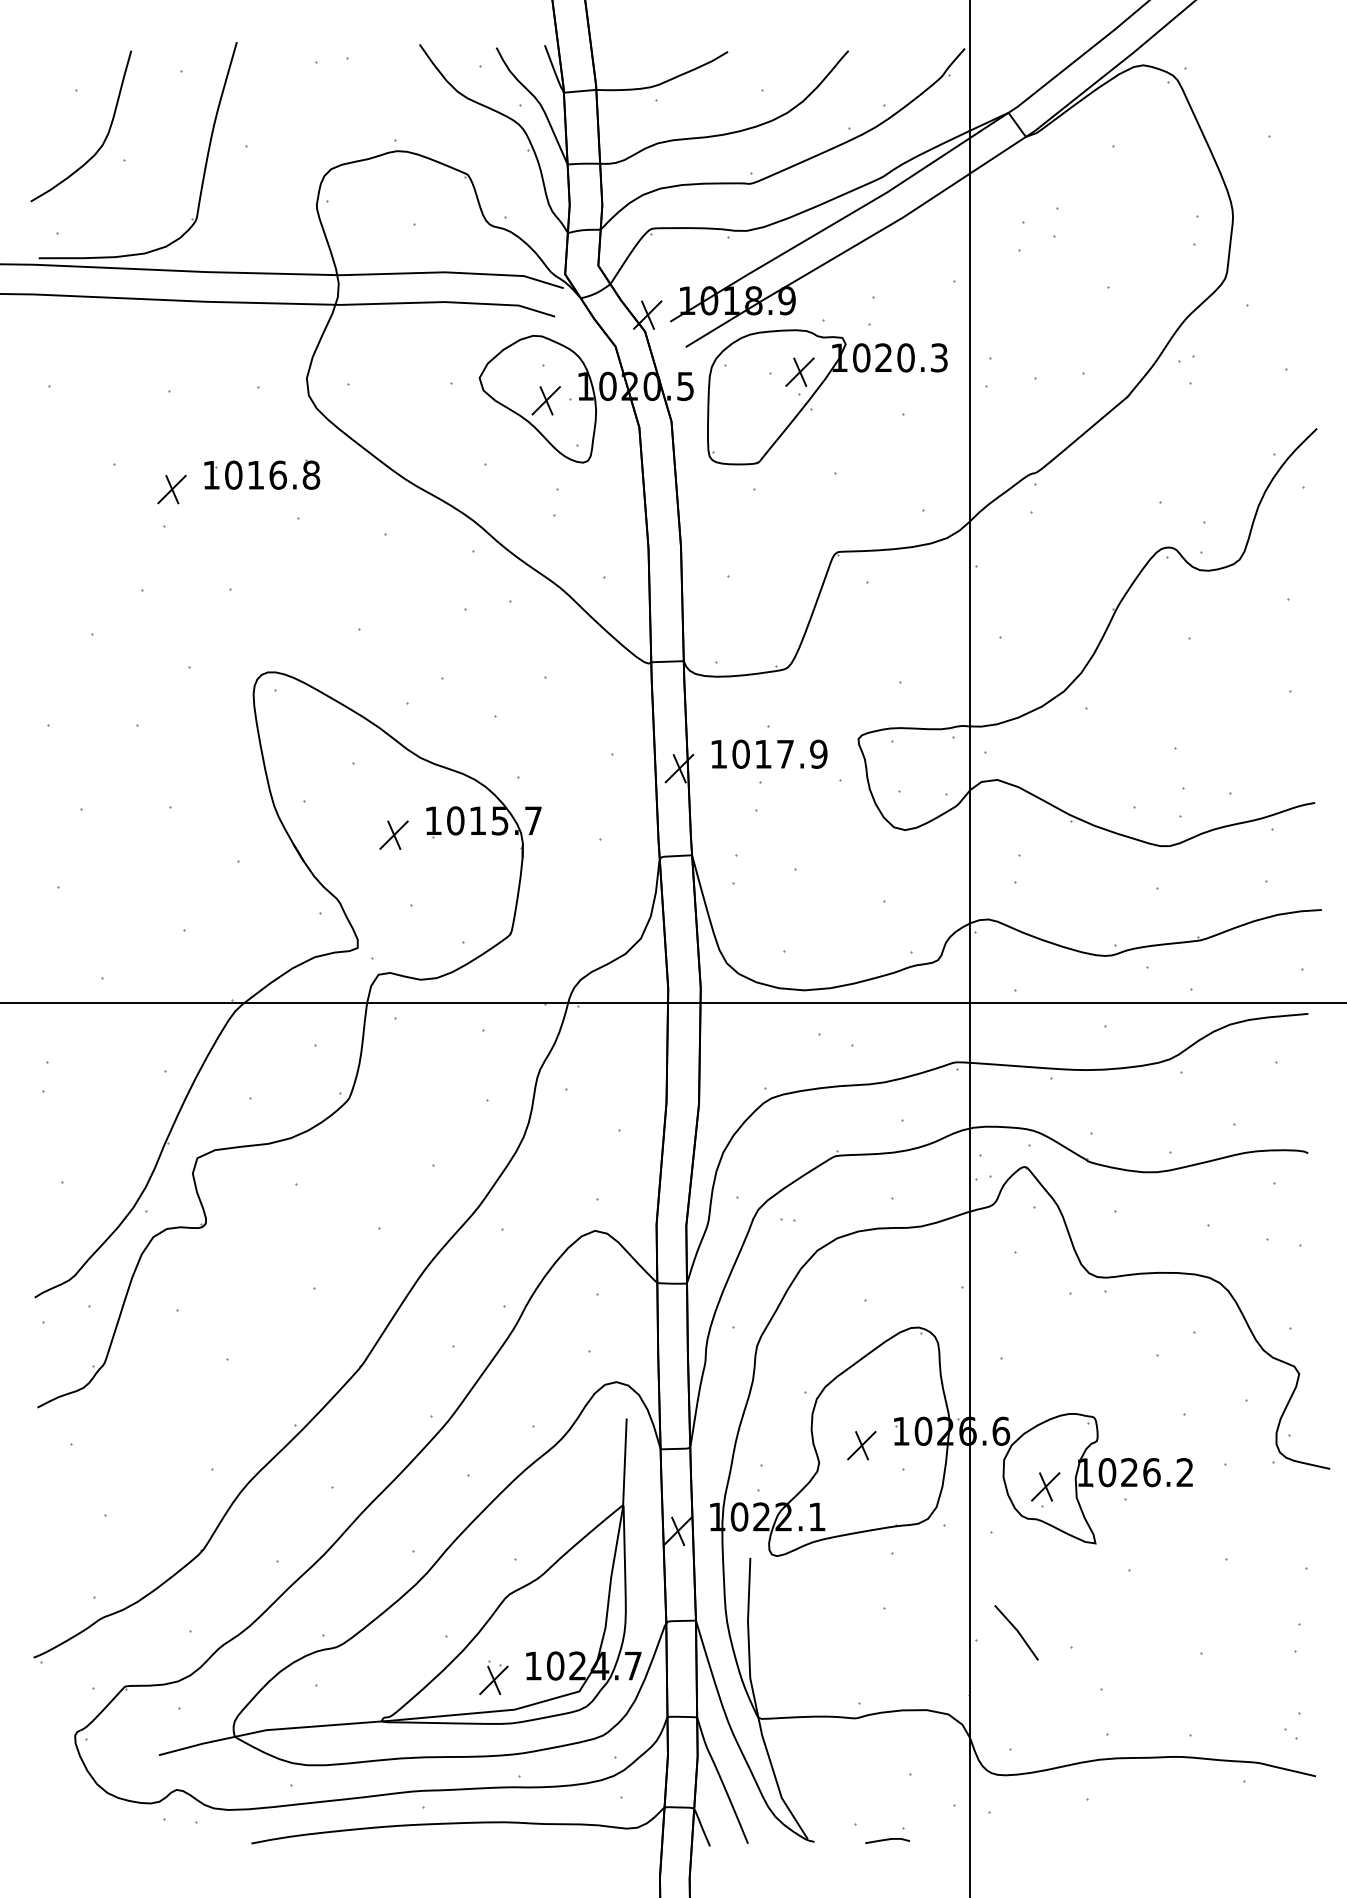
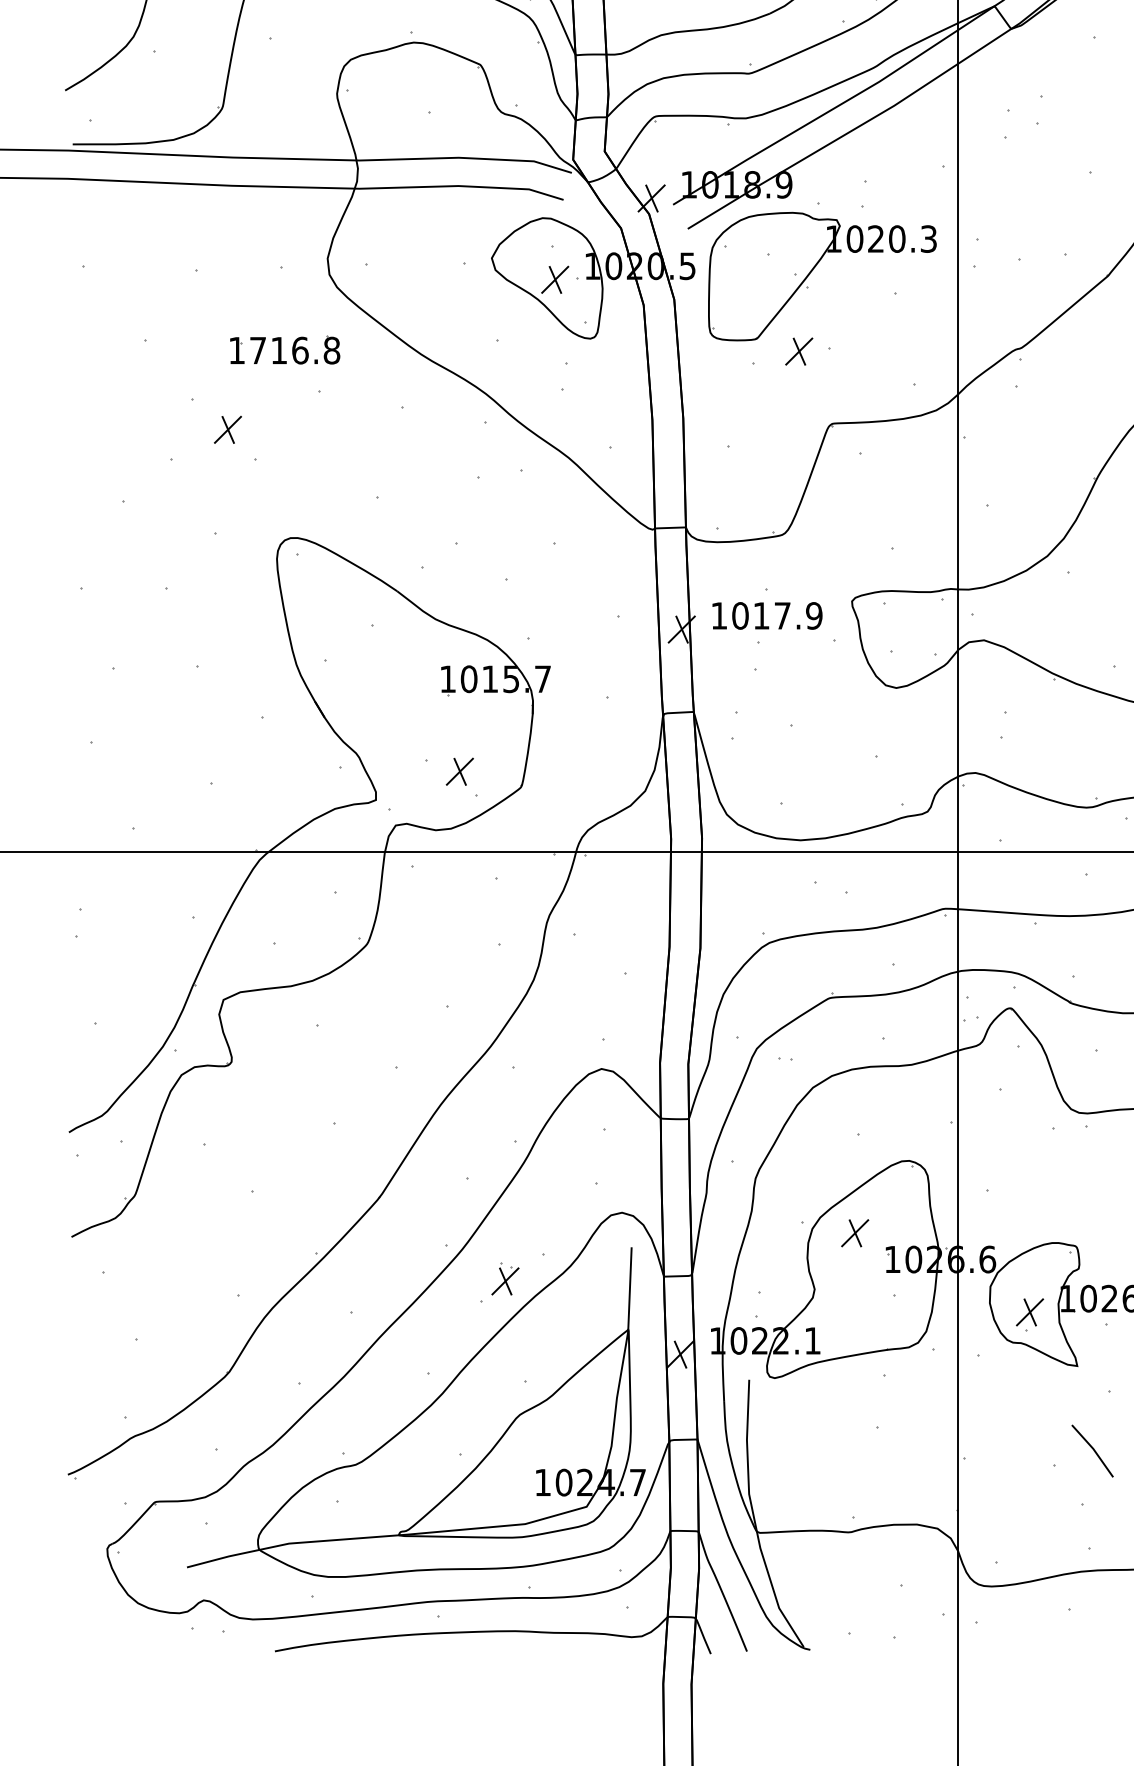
part: (799, 371) -> (798, 350), moved
text: (233, 474) -> (257, 349), 1016.8 -> 1716.8
part: (171, 489) -> (227, 429), moved
part: (393, 834) -> (459, 771), moved
part: (861, 1445) -> (854, 1233), moved
line: (1016, 1631) -> (1092, 1449), moved
part: (493, 1677) -> (505, 1278), moved
line: (887, 1840) -> (879, 1648), removed

